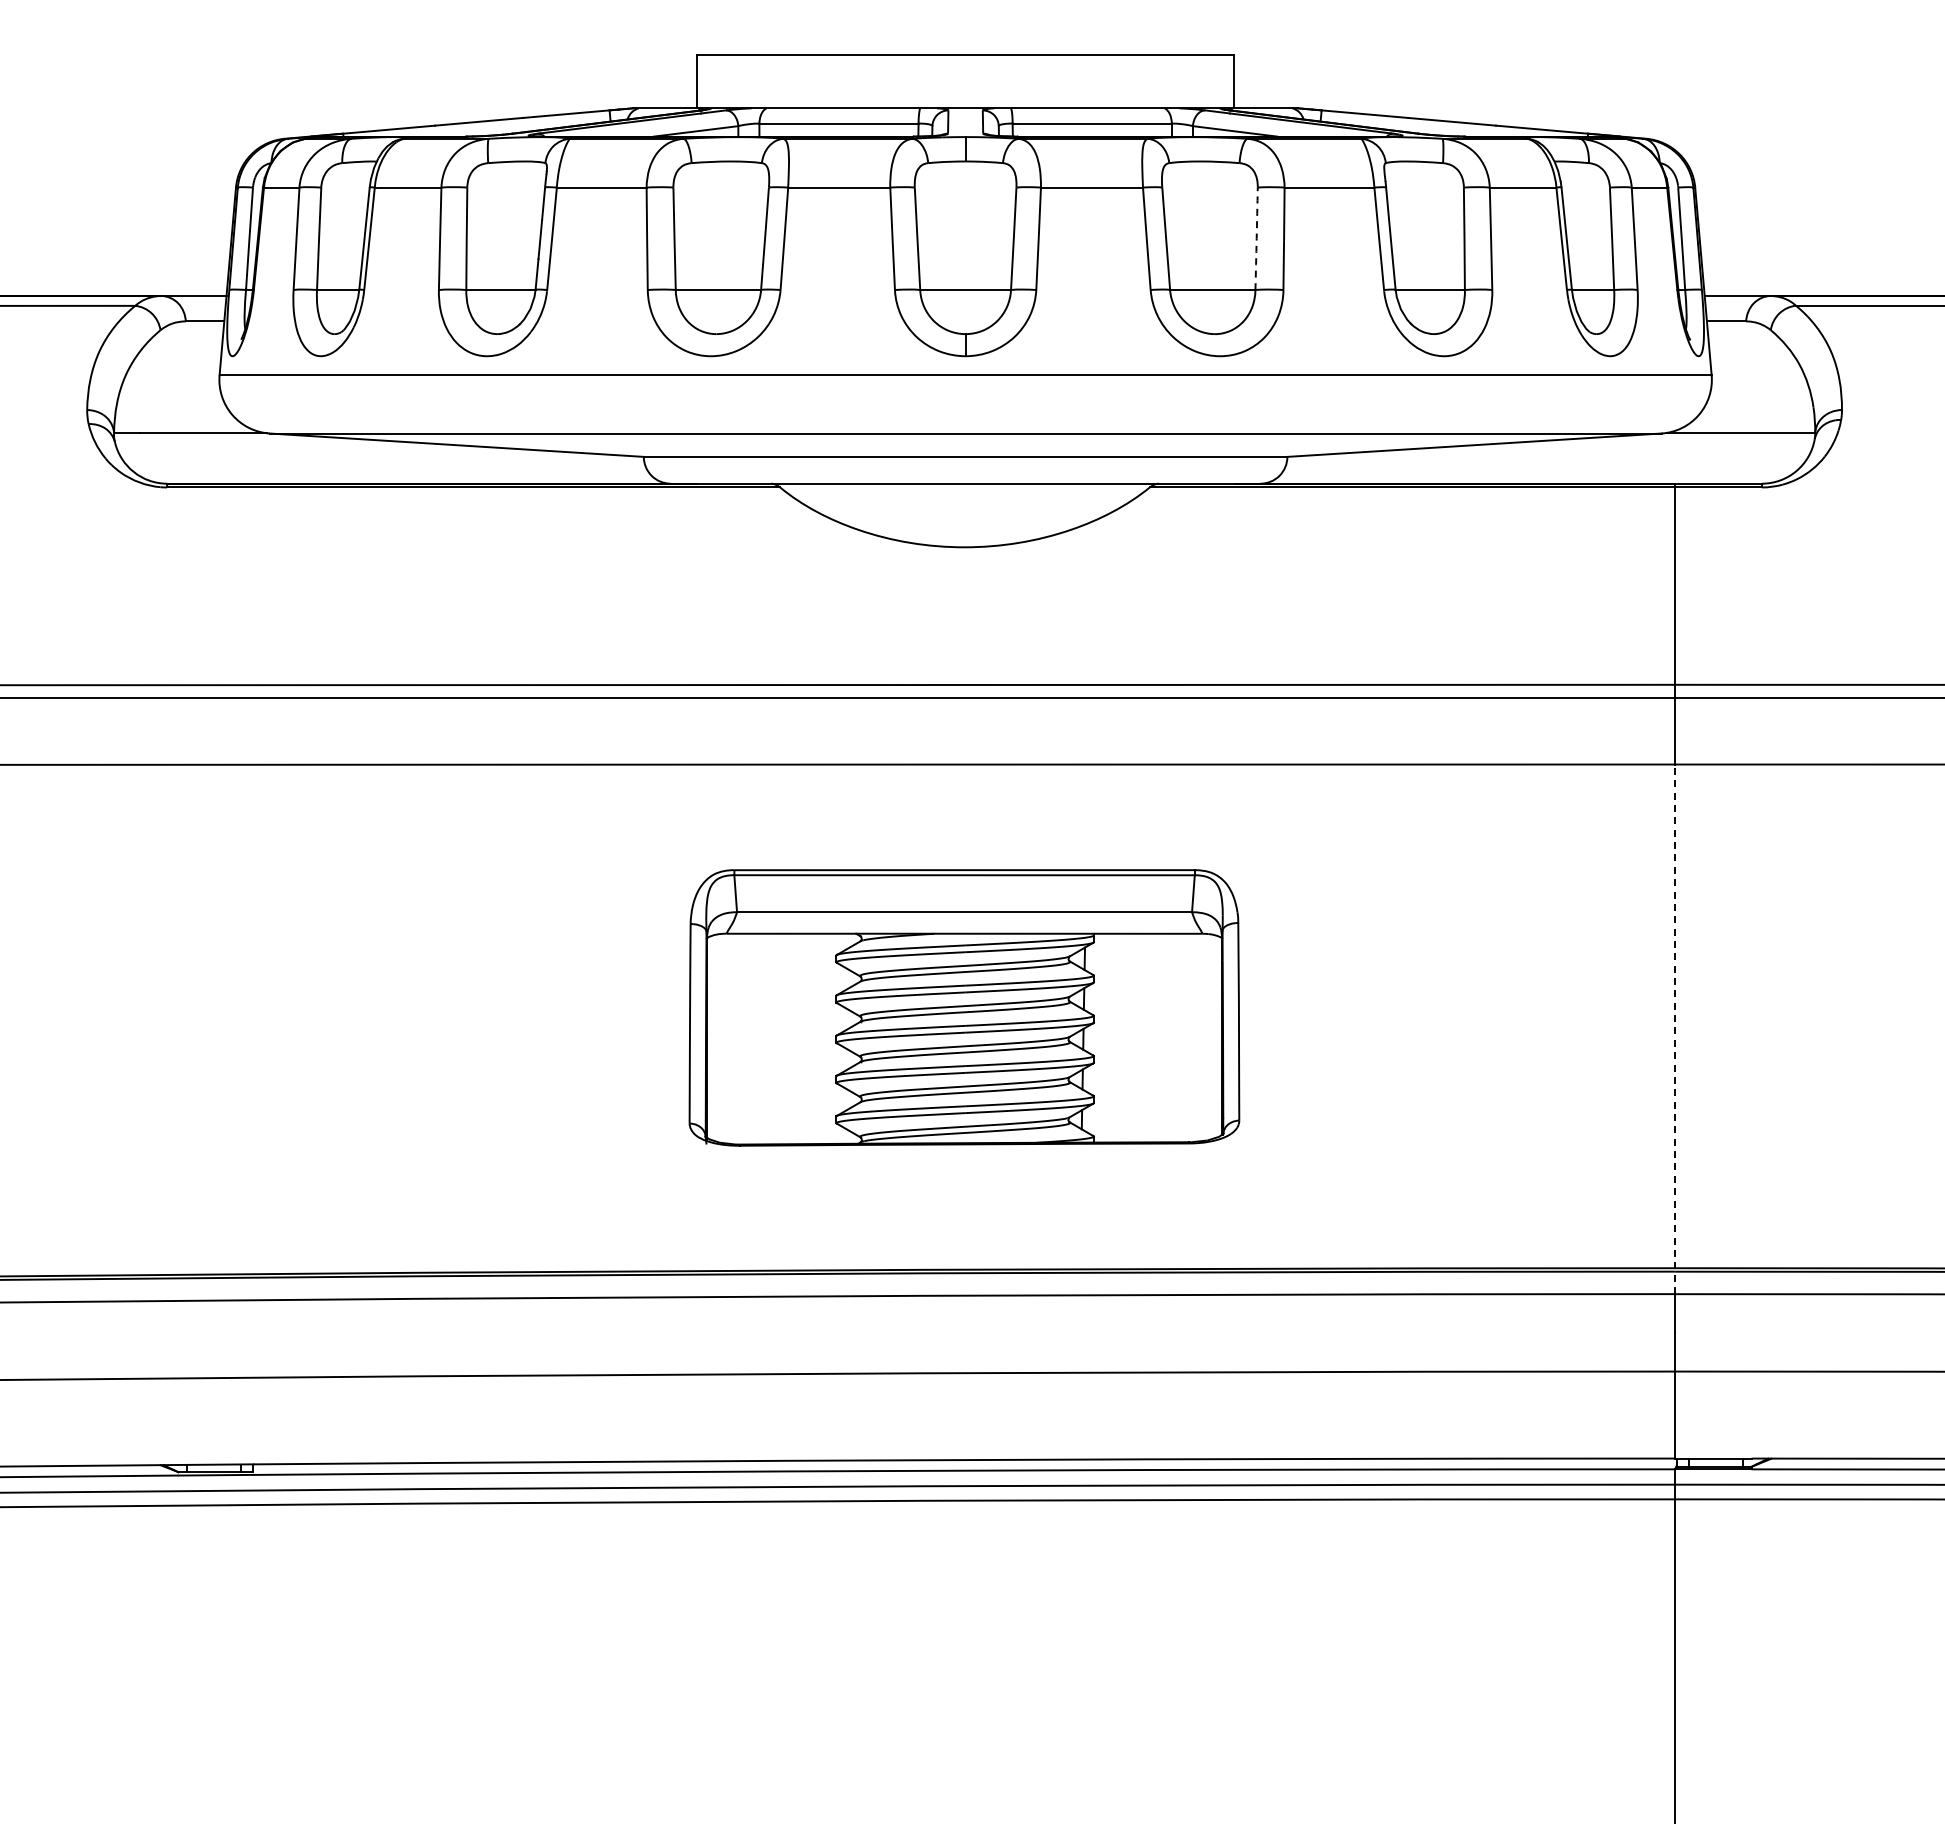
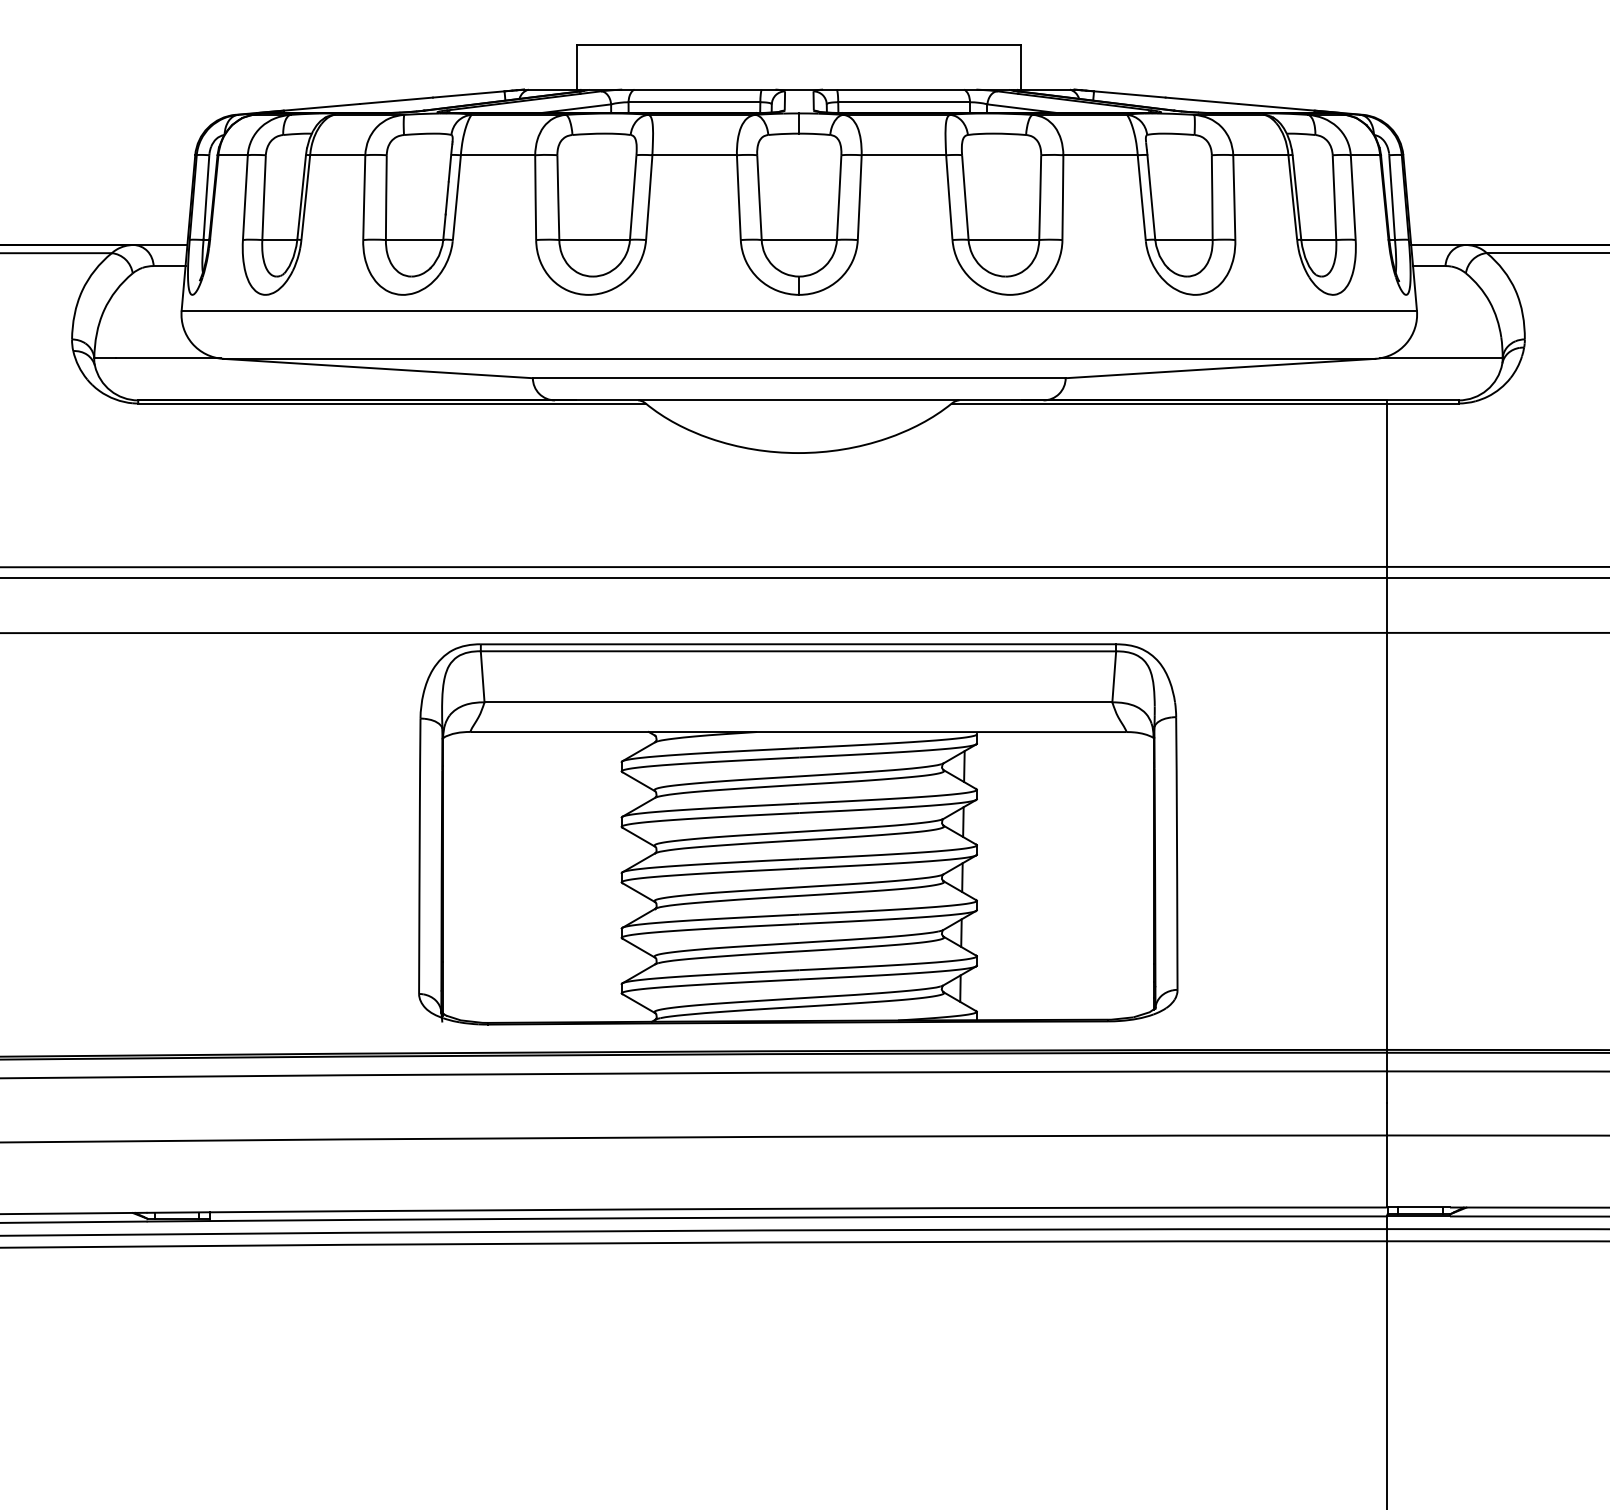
arc: (1256, 238) -> (1040, 197), dashed -> solid
part: (964, 1007) -> (798, 834), size x1.67
line: (1675, 1029) -> (1387, 852), dashed -> solid

